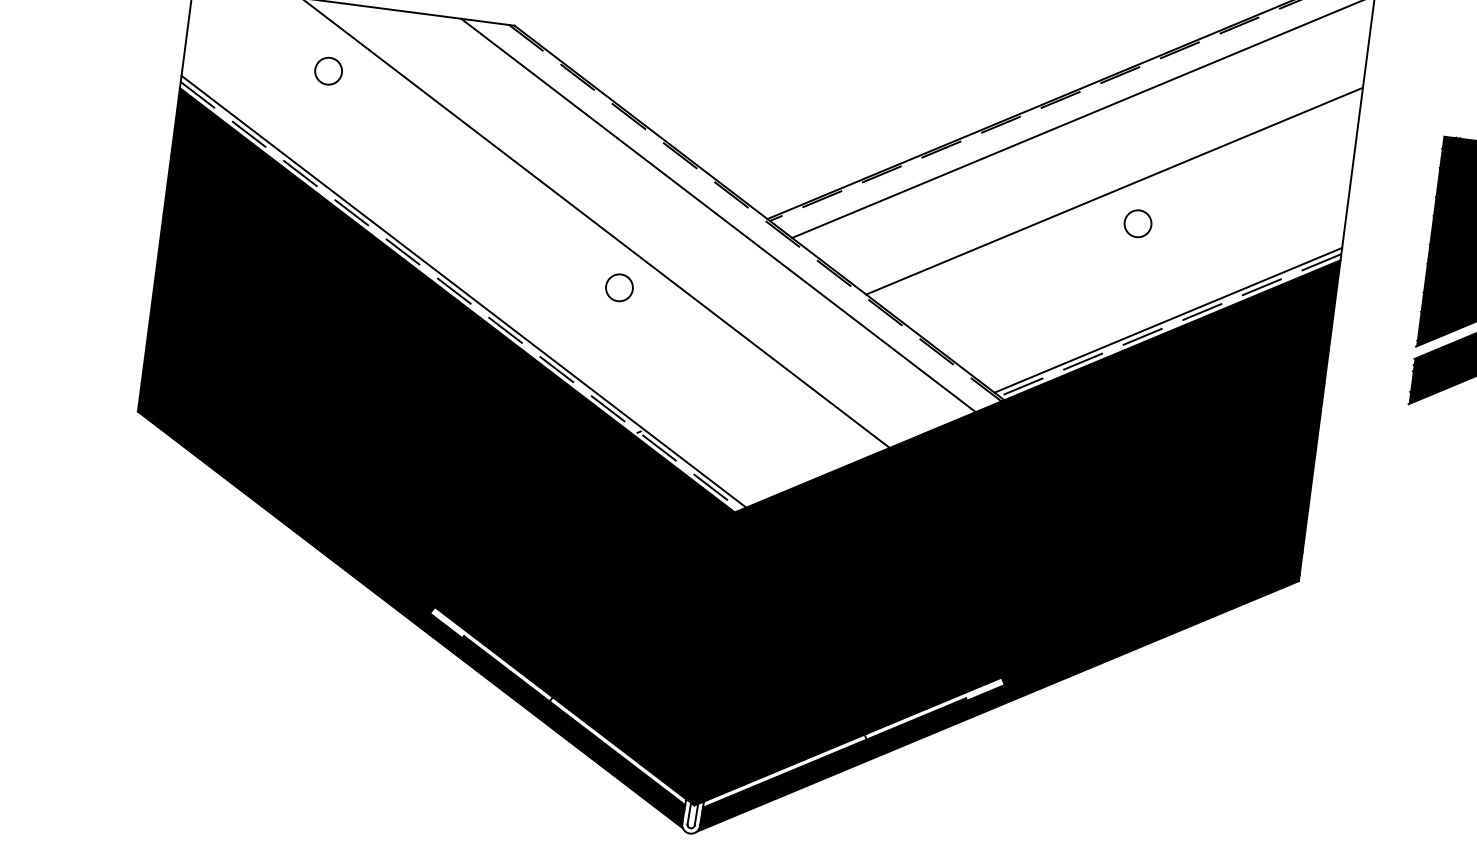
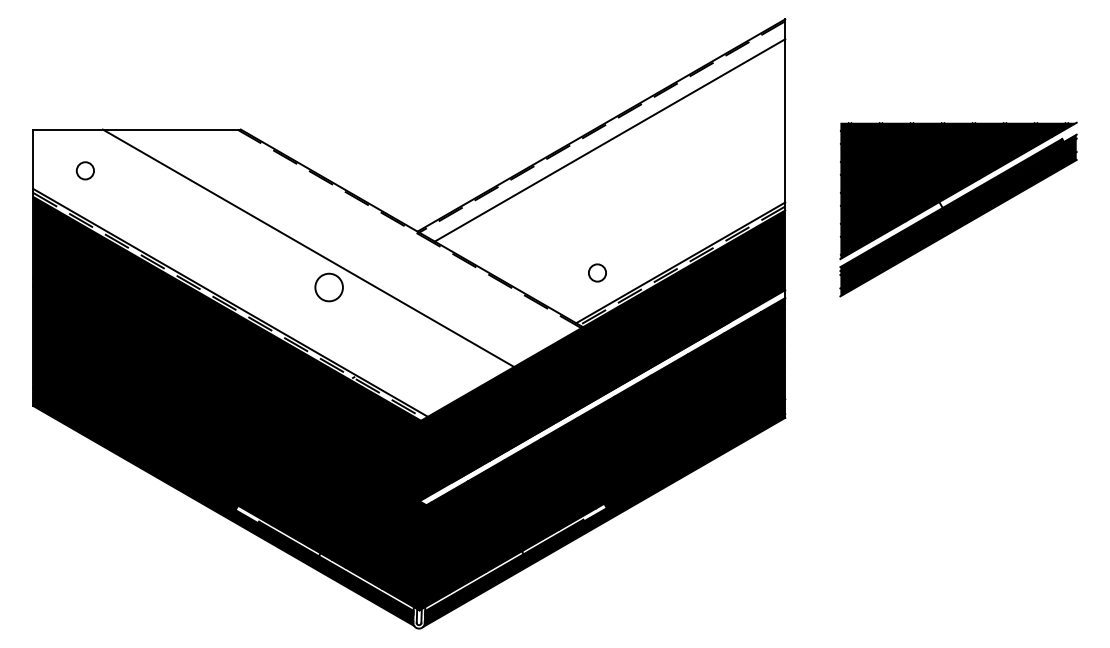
circle: (327, 70) -> (84, 170), moved
line: (1114, 189) -> (635, 184), removed
line: (717, 215) -> (385, 233), removed
circle: (1138, 222) -> (597, 272), moved
circle: (618, 287) -> (328, 287), size x1.6
fill: (1020, 512) -> (602, 397), removed

